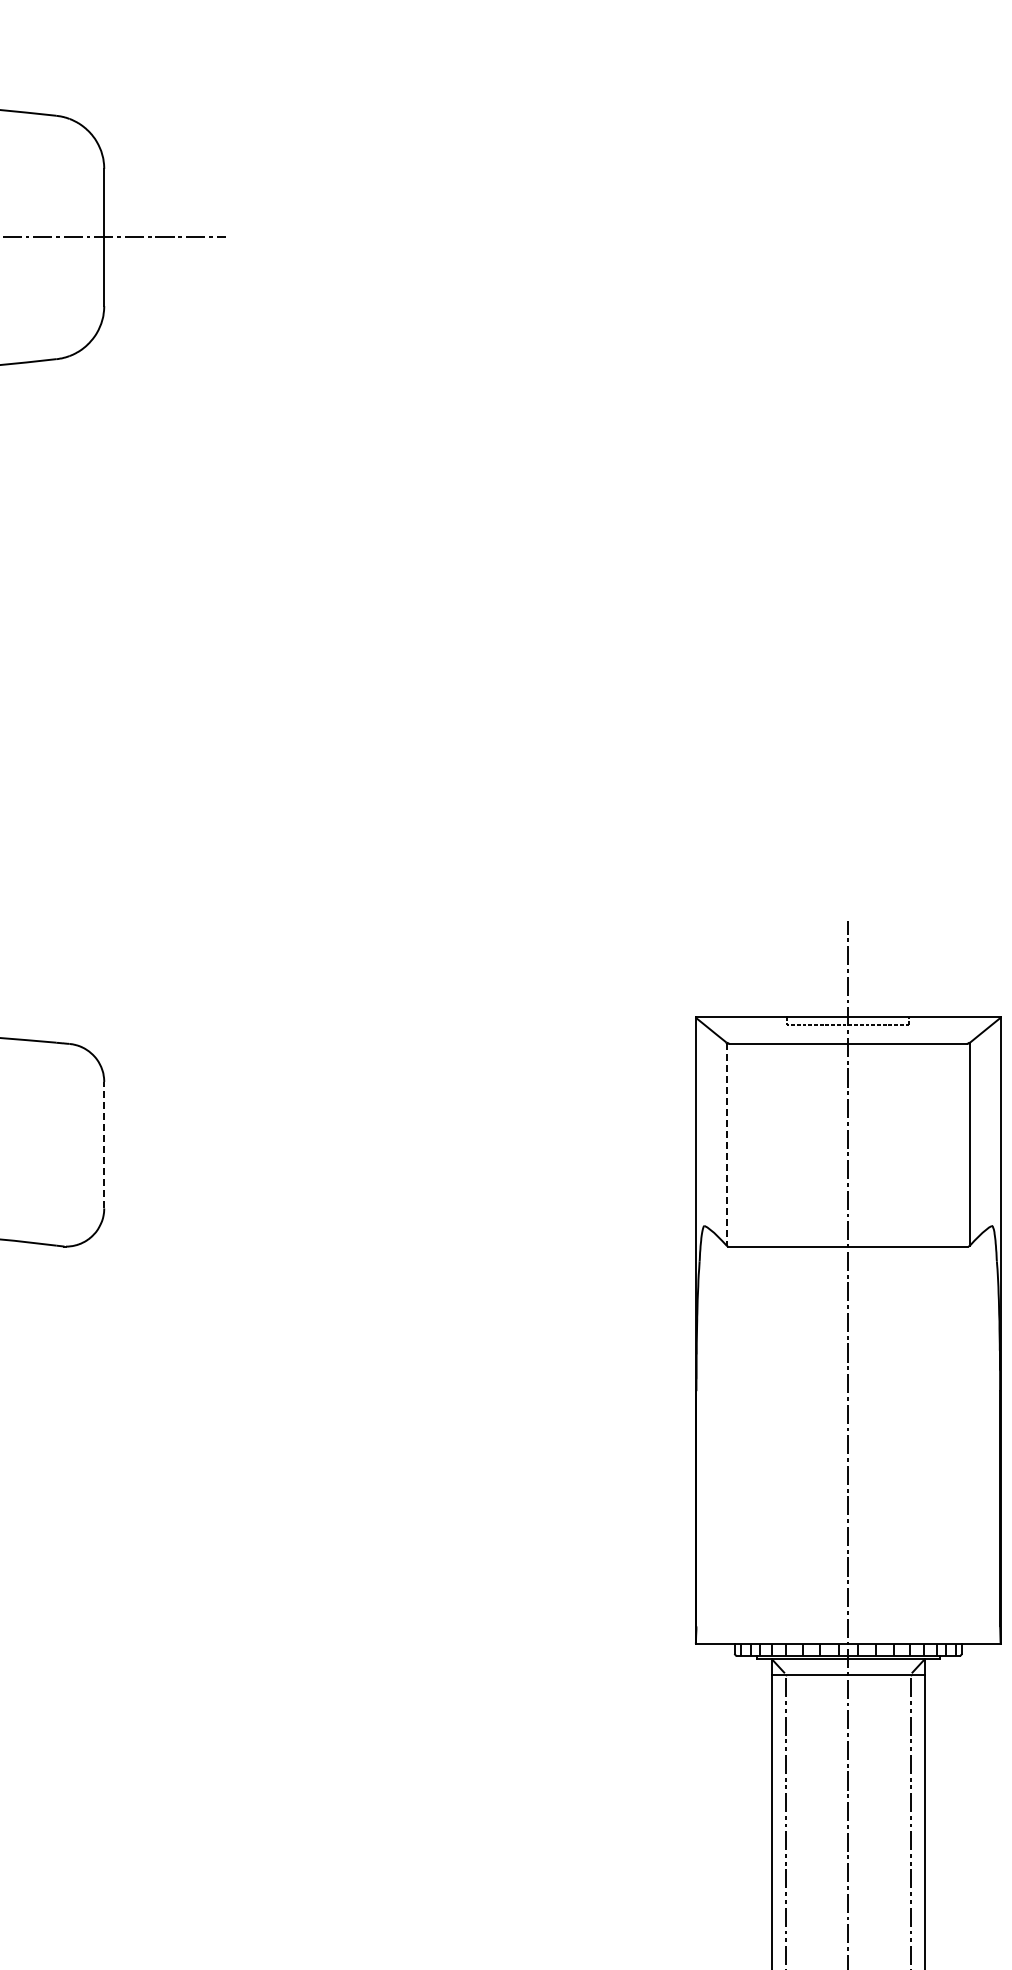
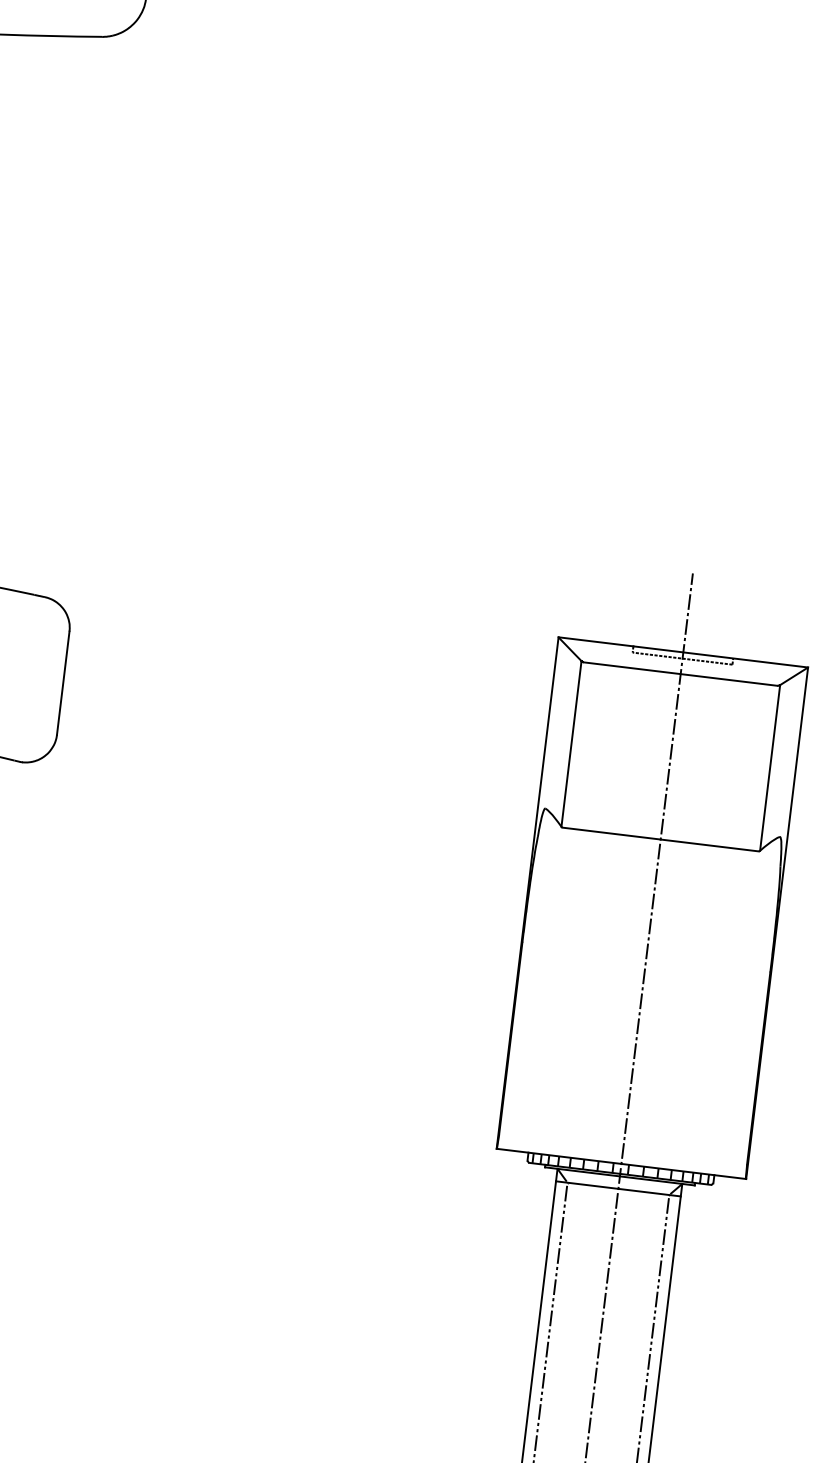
line: (104, 1144) -> (63, 682), dashed -> solid
line: (726, 1144) -> (571, 744), dashed -> solid

